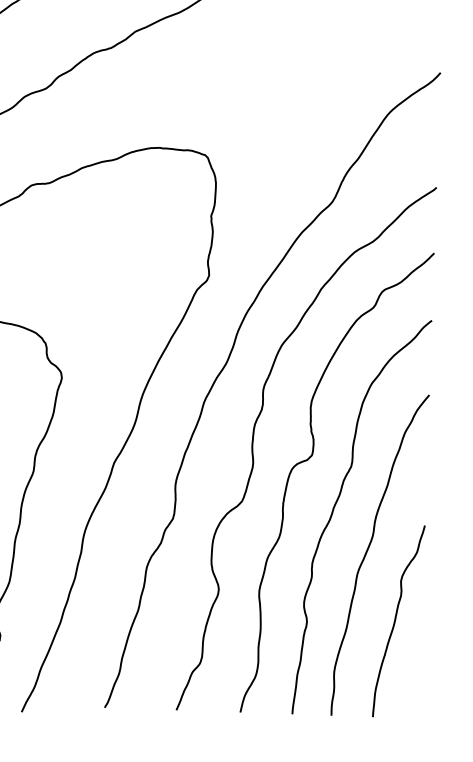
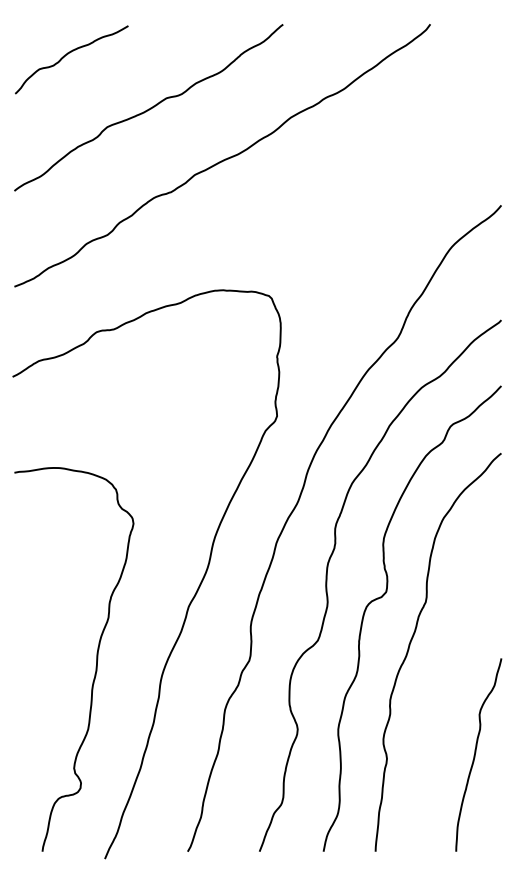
curve: (368, 551) -> (445, 686), removed

